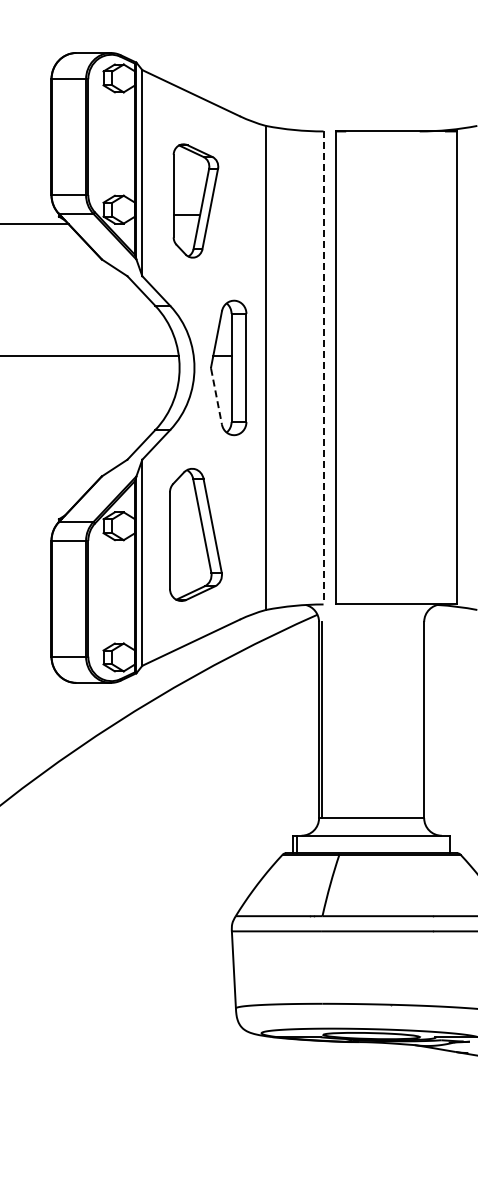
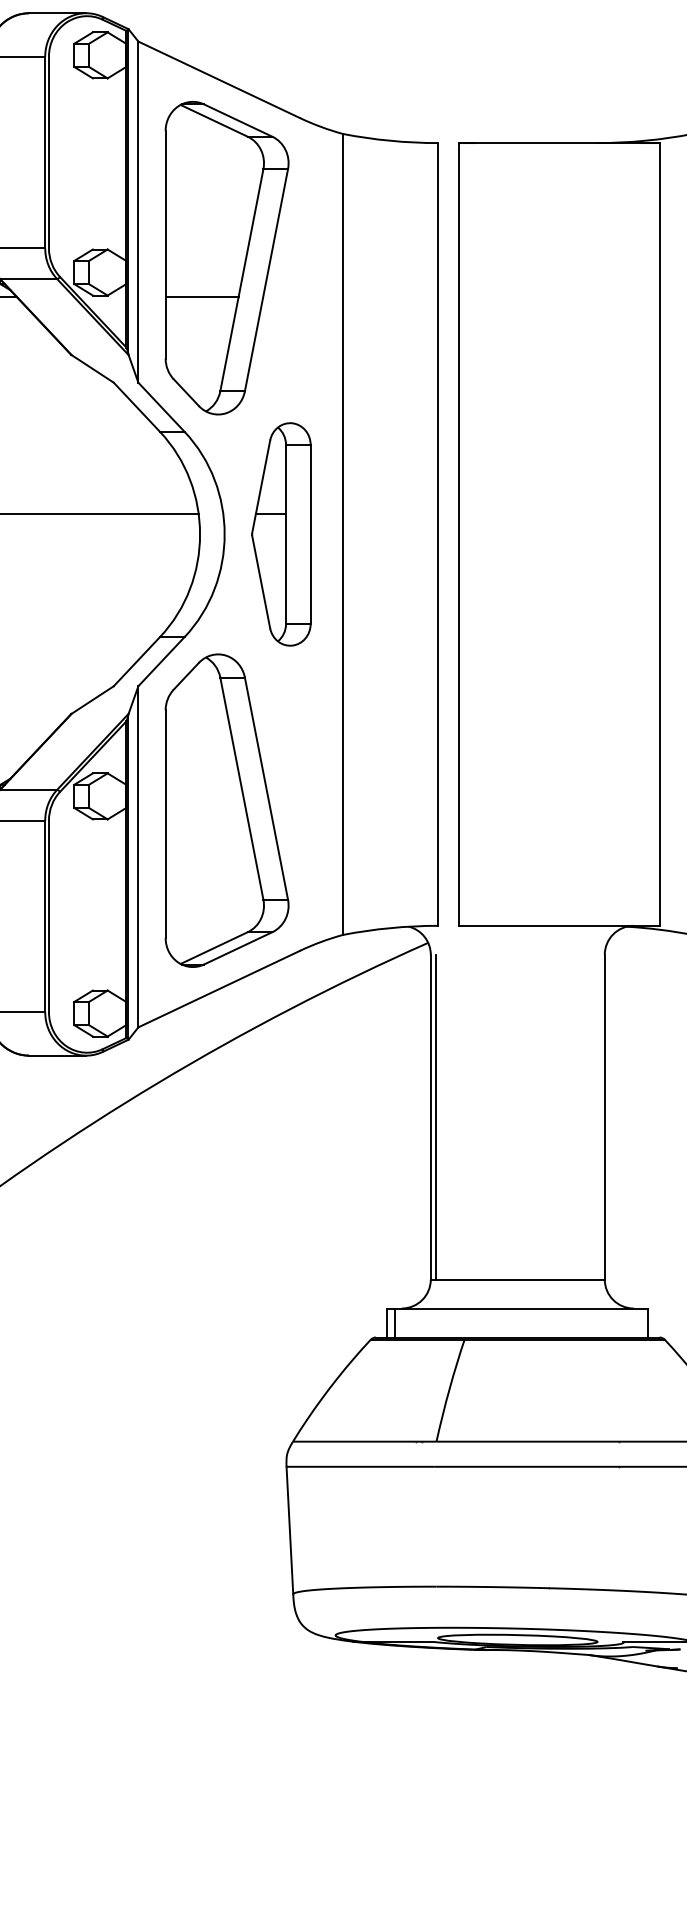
part: (195, 200) -> (226, 257), size x1.67
line: (323, 367) -> (438, 533), dashed -> solid
line: (216, 397) -> (261, 583), dashed -> solid
part: (195, 534) -> (226, 810), size x1.43

